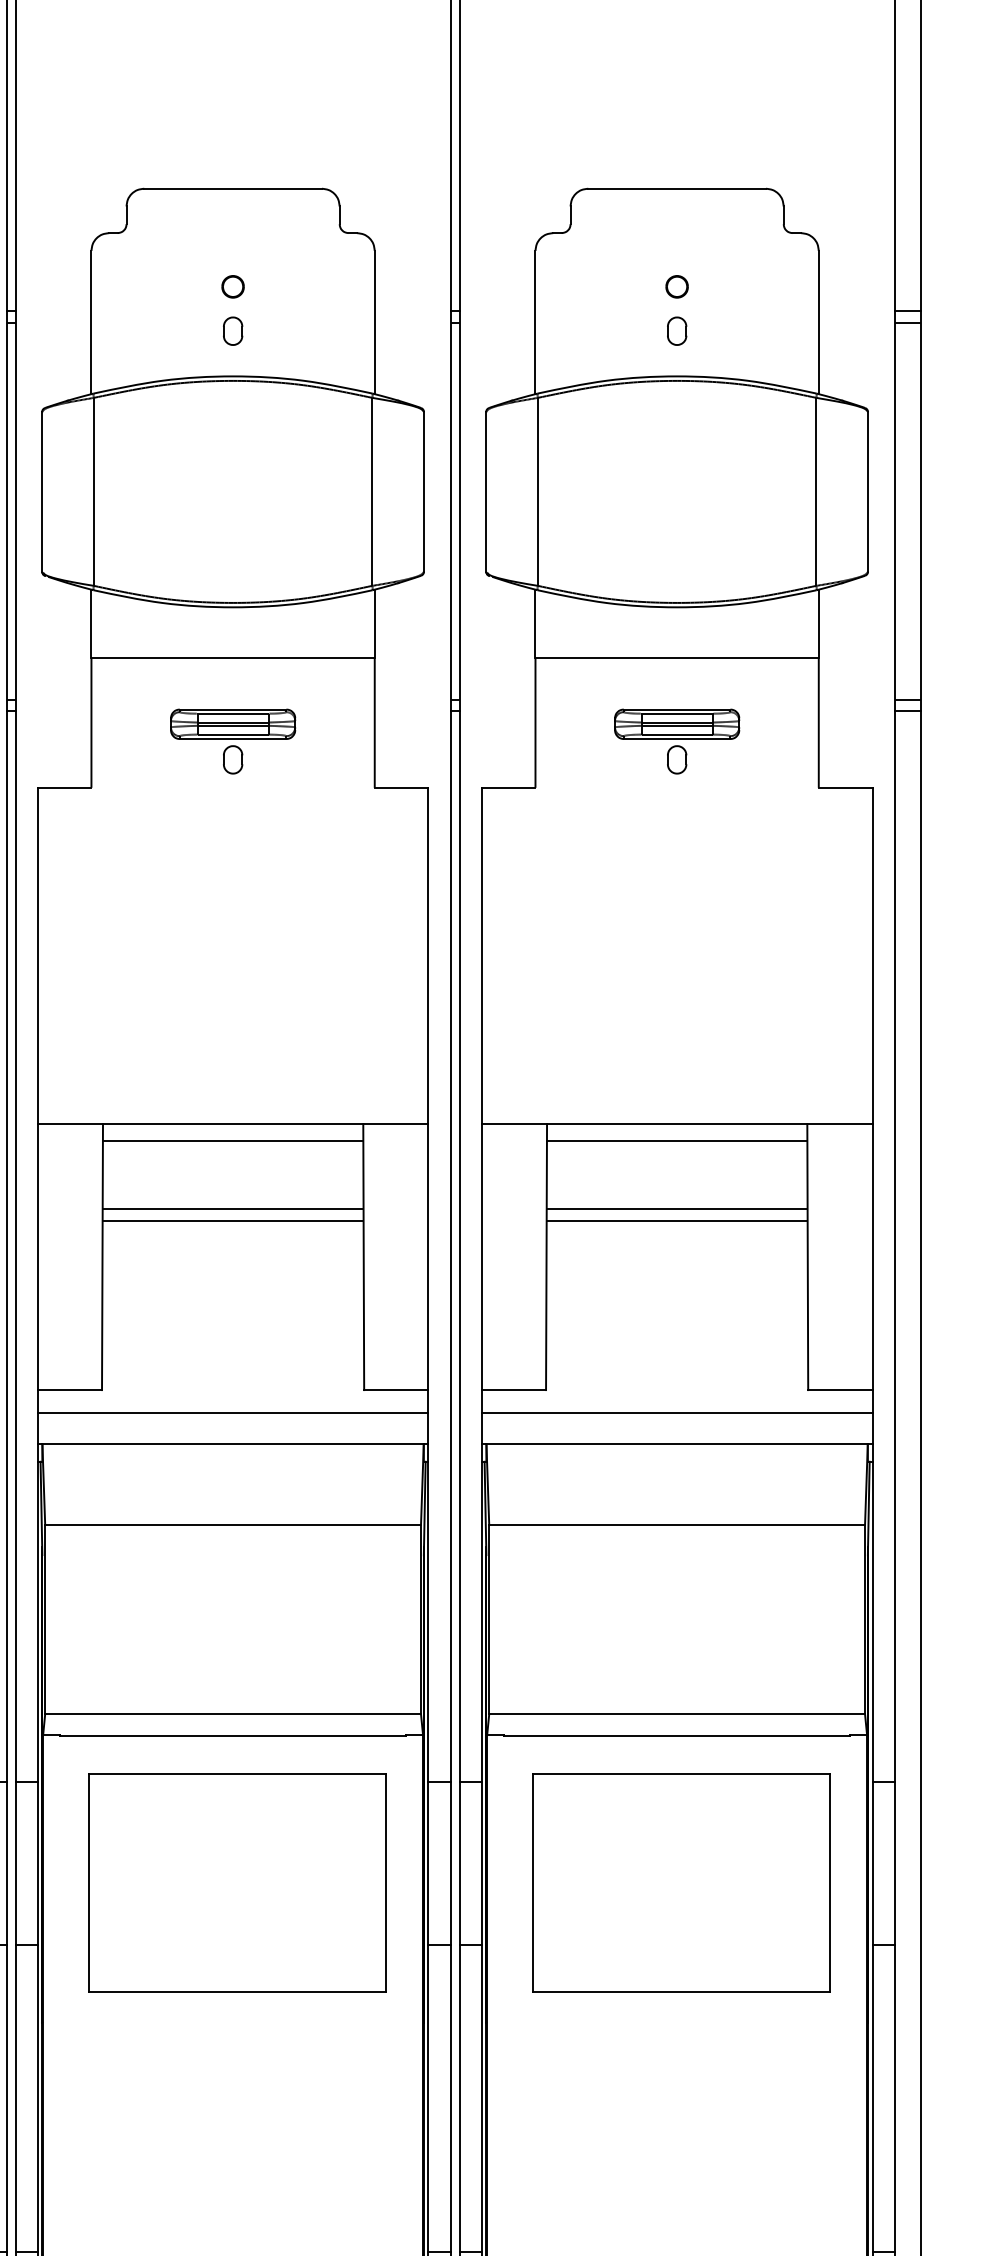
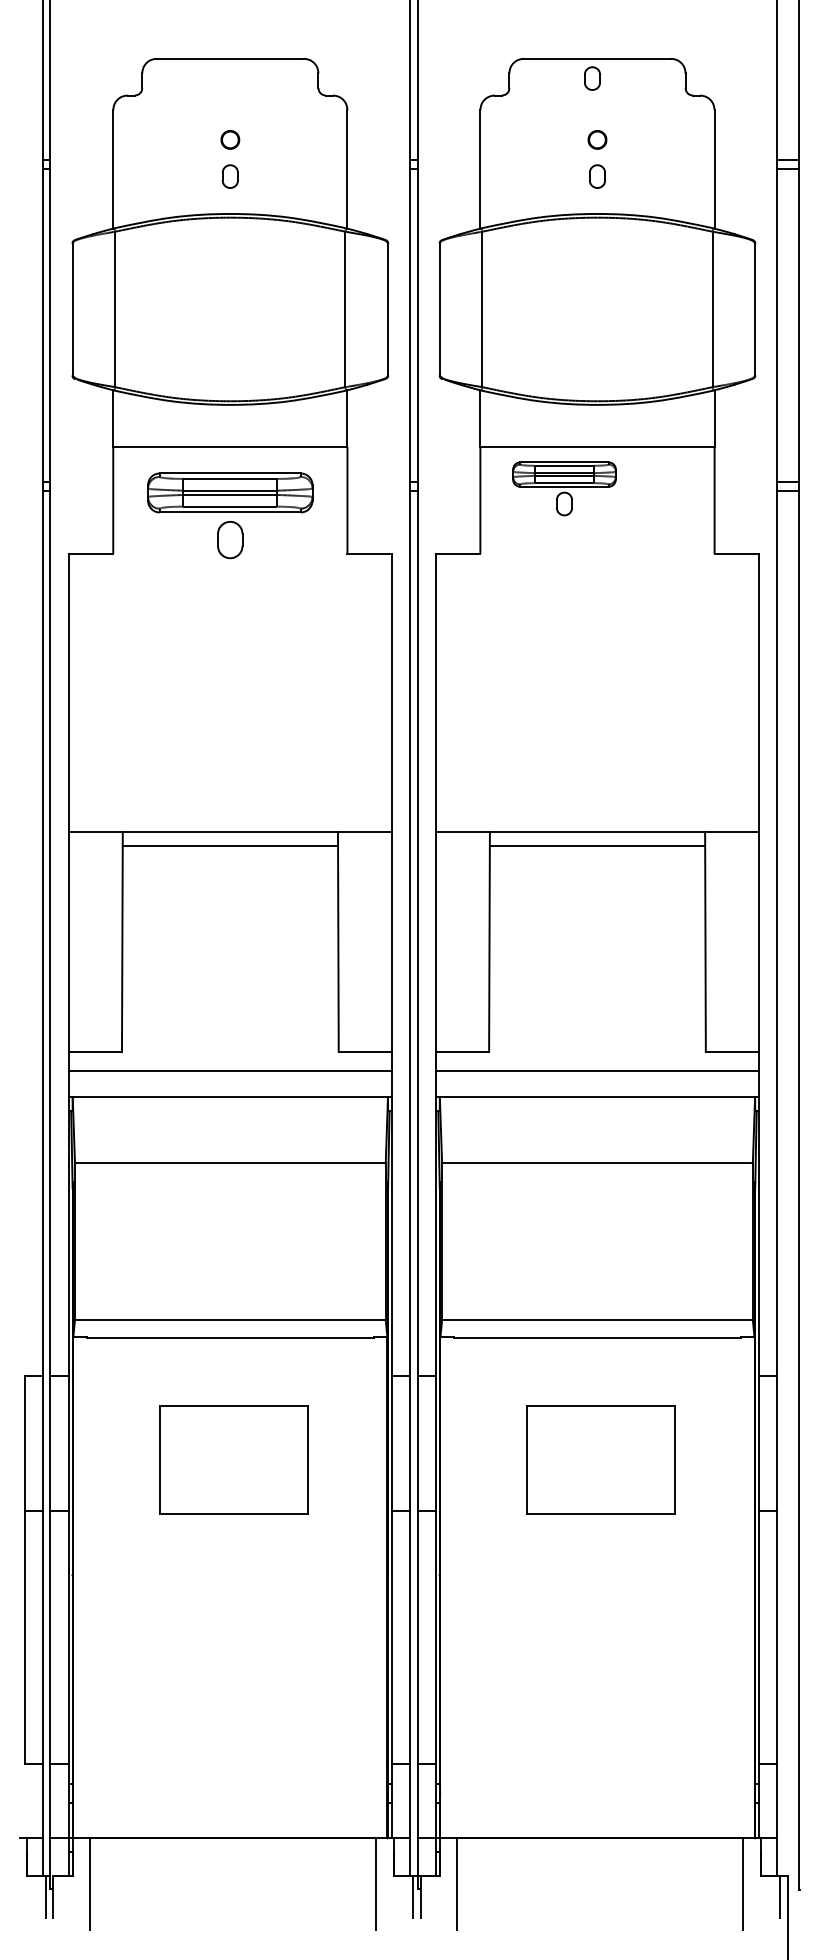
part: (671, 212) -> (592, 78), added
part: (233, 741) -> (230, 515), size x1.6
part: (677, 741) -> (564, 488), moved
line: (233, 1209) -> (230, 902), removed
line: (677, 1209) -> (597, 902), removed
line: (233, 1221) -> (230, 912), removed
line: (677, 1221) -> (597, 912), removed
part: (236, 1882) -> (233, 1459), size x0.6
part: (680, 1882) -> (600, 1459), size x0.6

